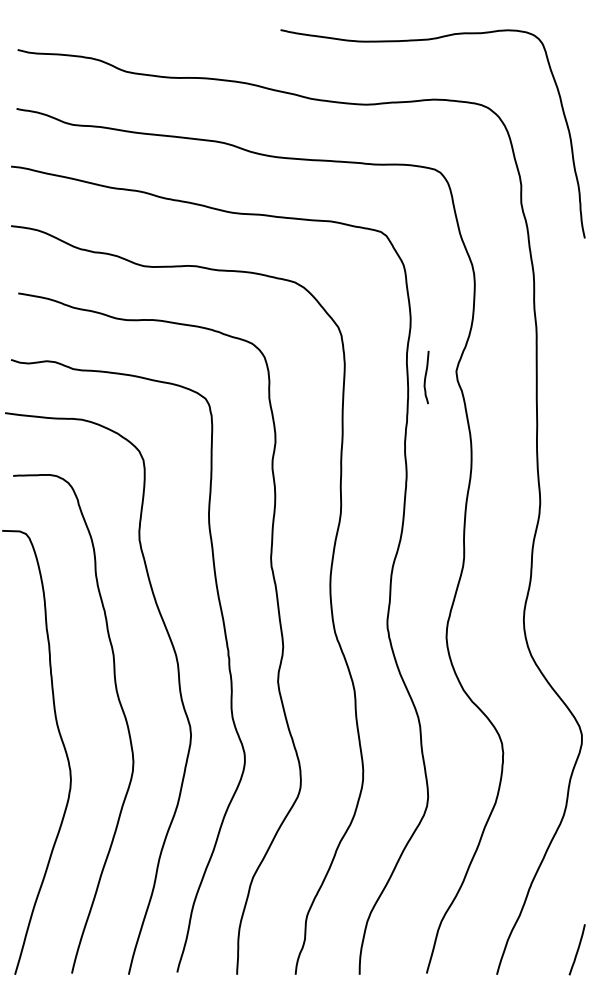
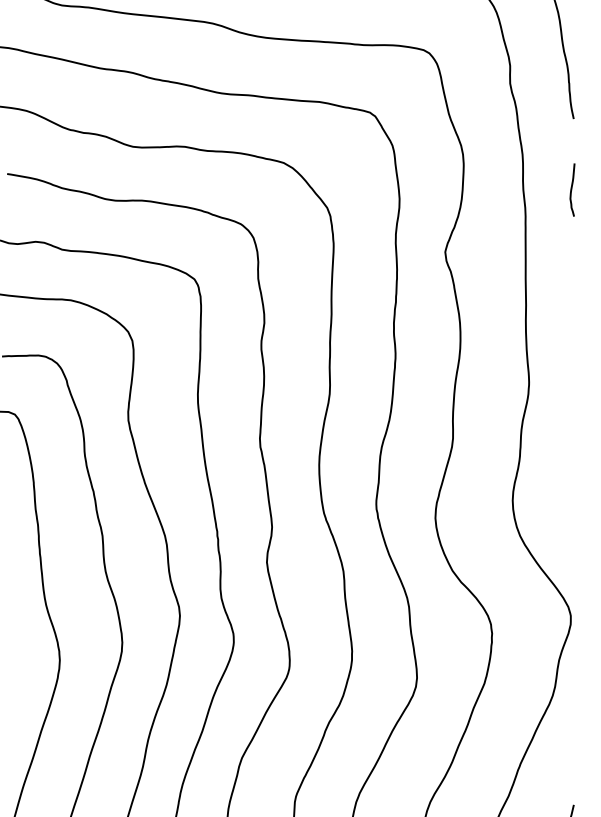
curve: (426, 377) -> (572, 190), moved

